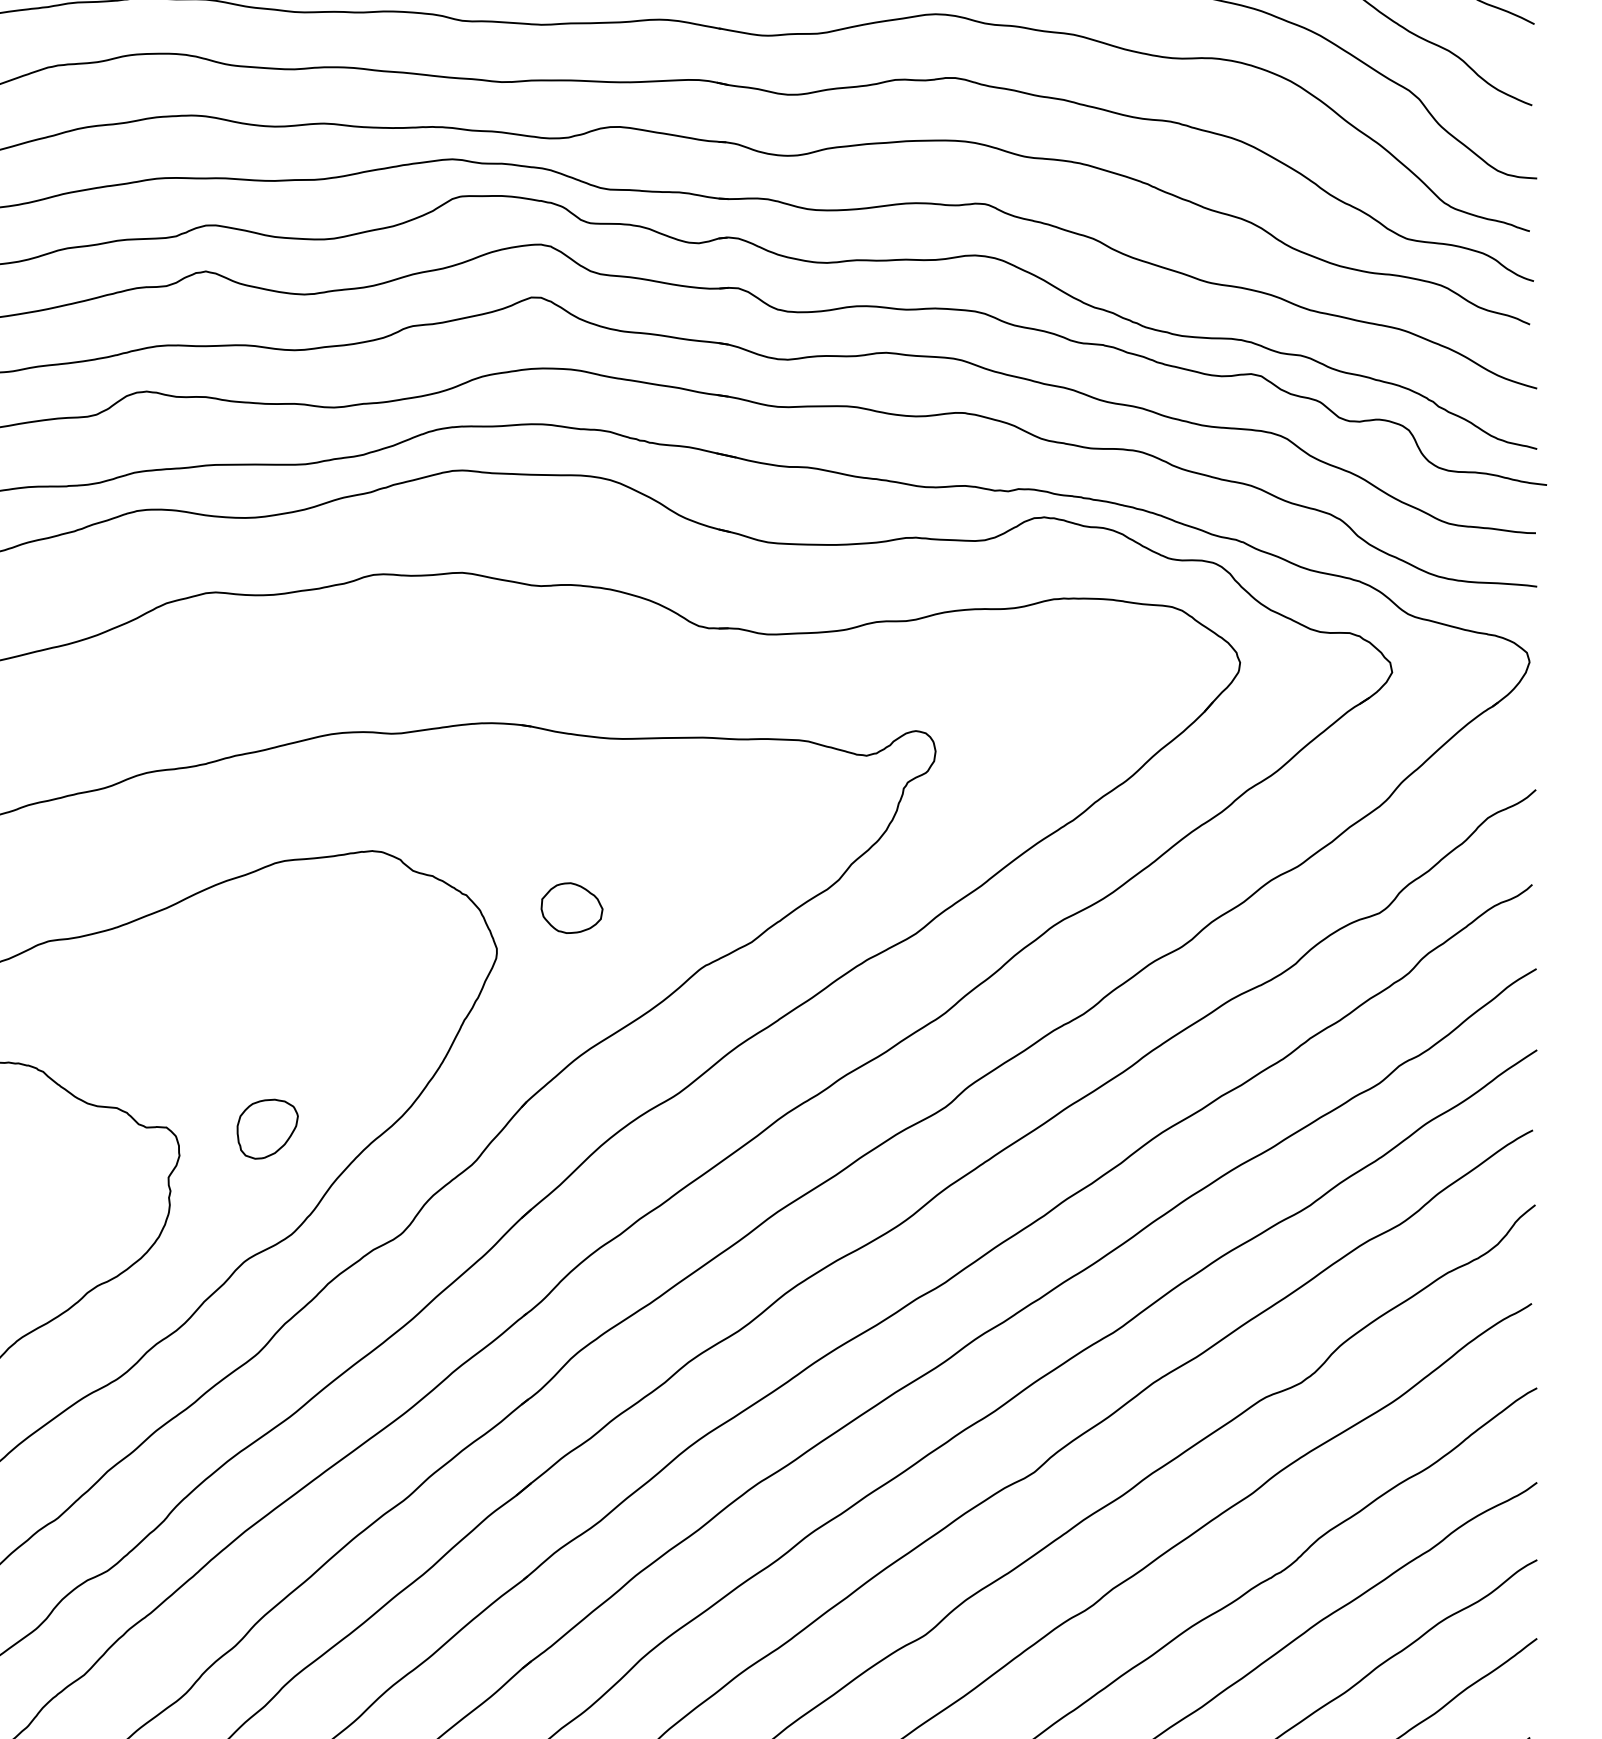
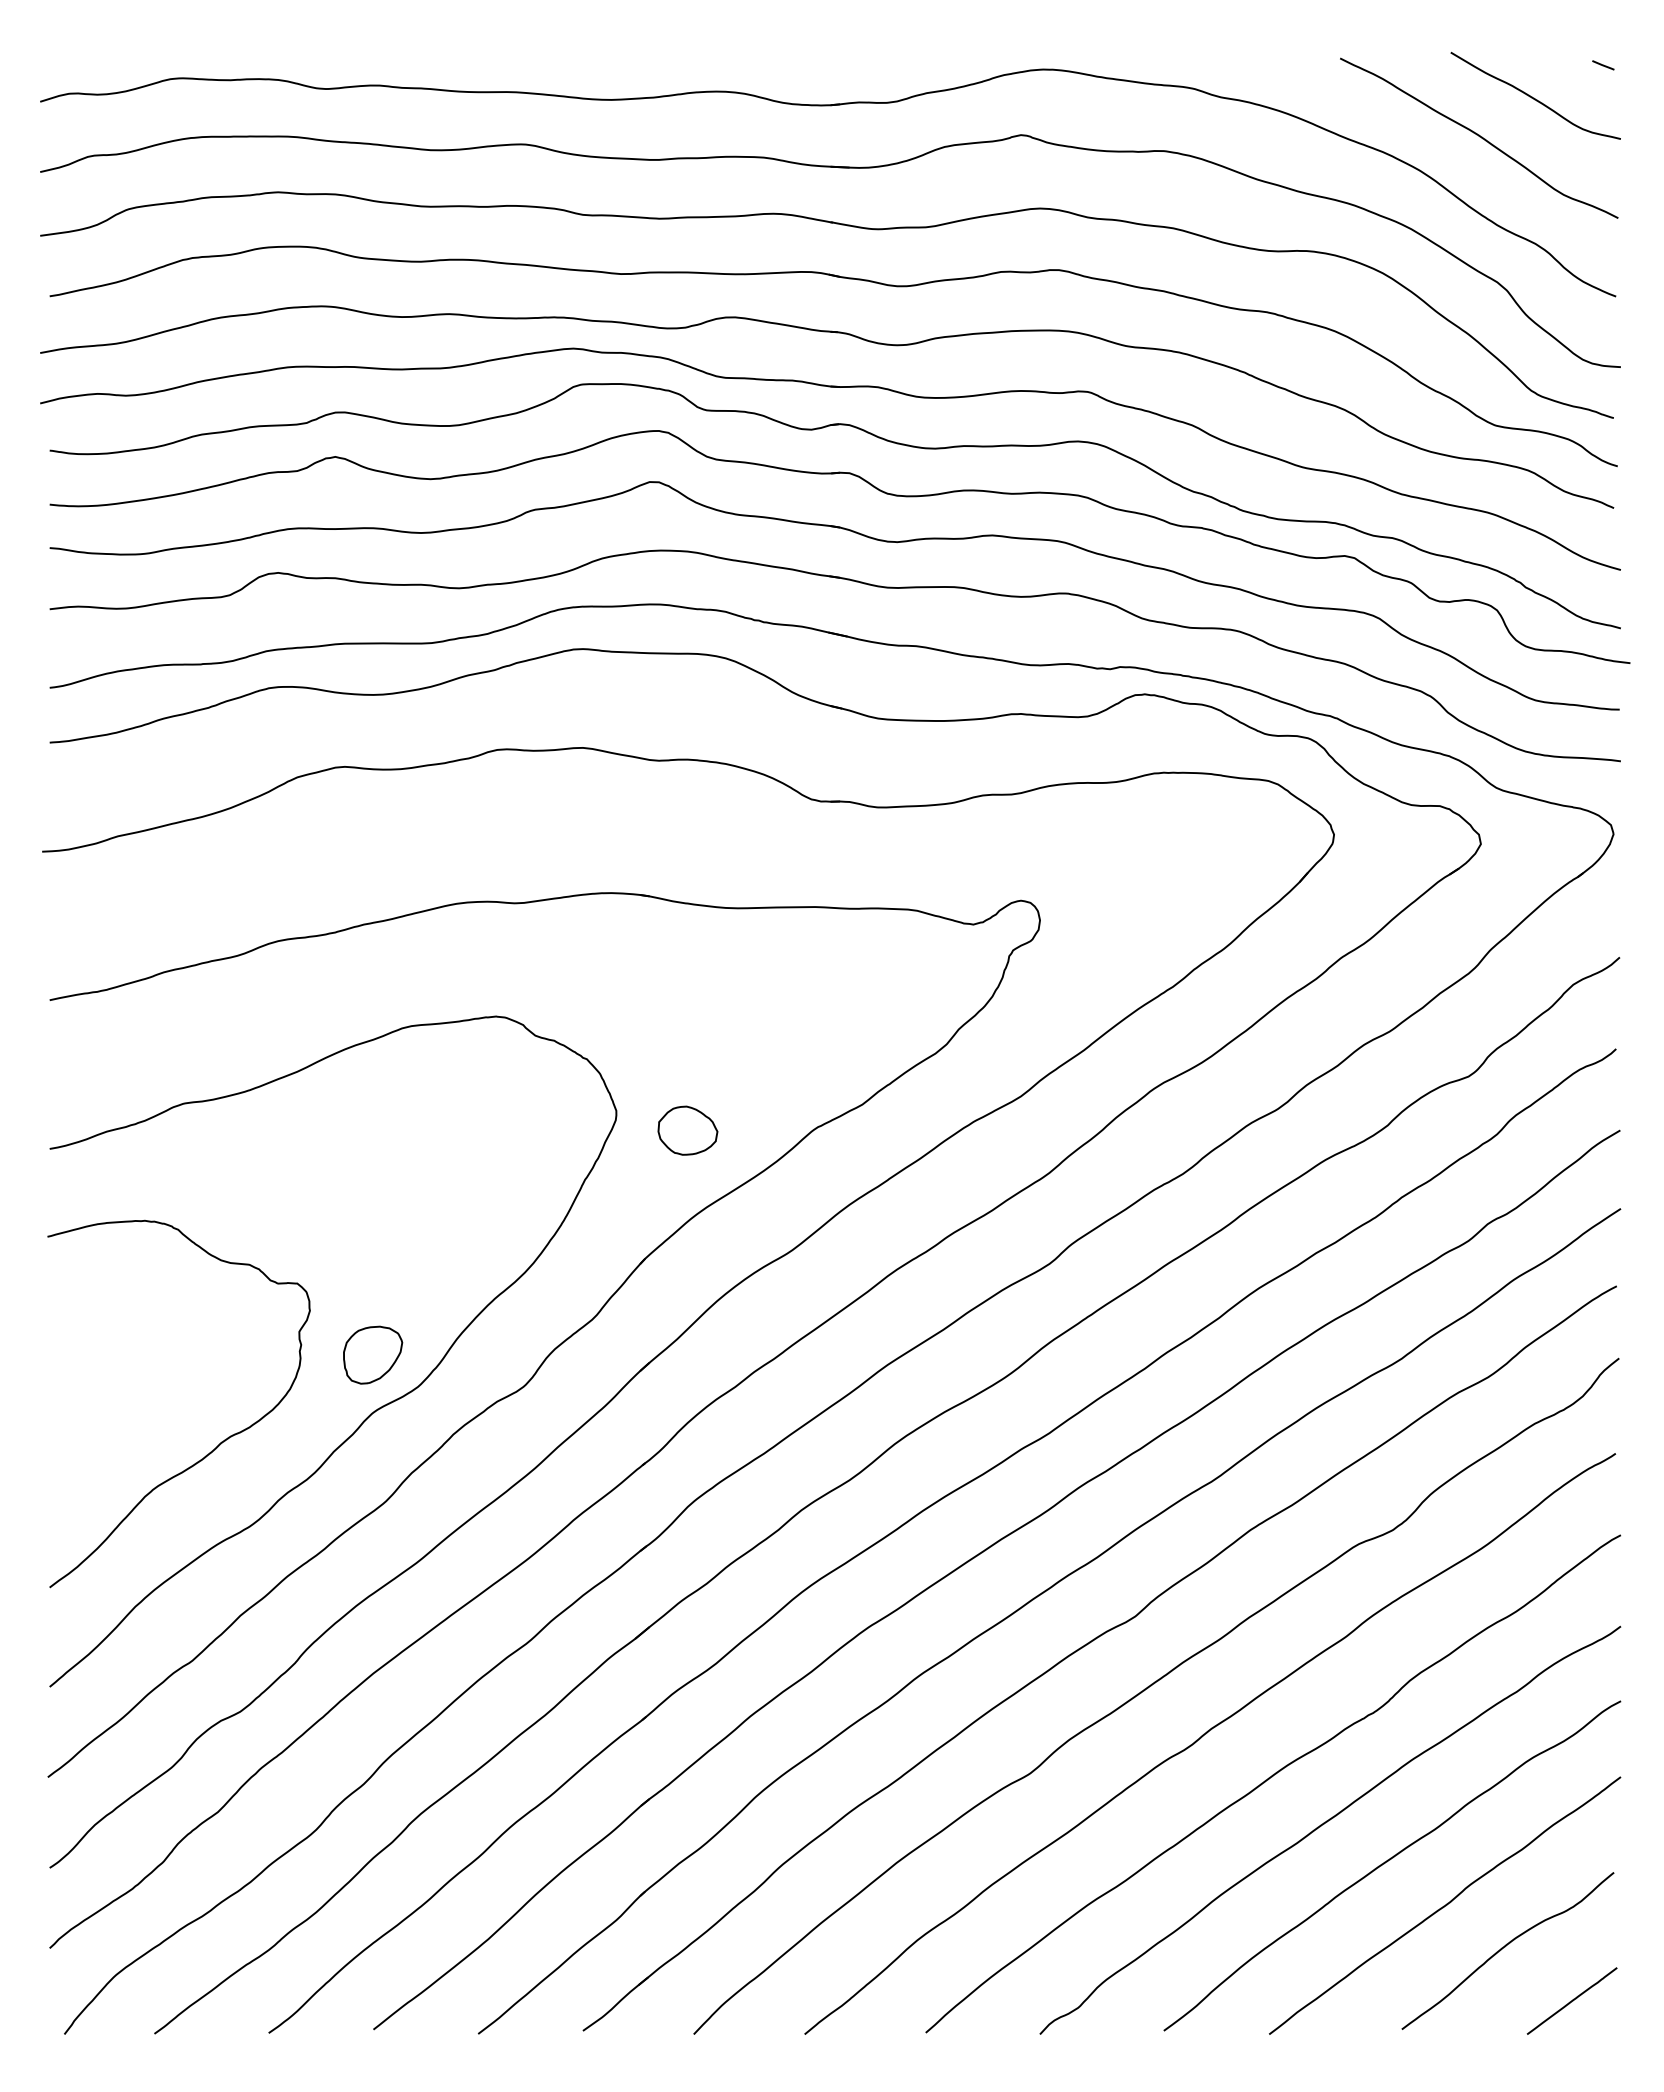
part: (571, 907) -> (687, 1130), moved
part: (268, 1128) -> (373, 1354), moved

